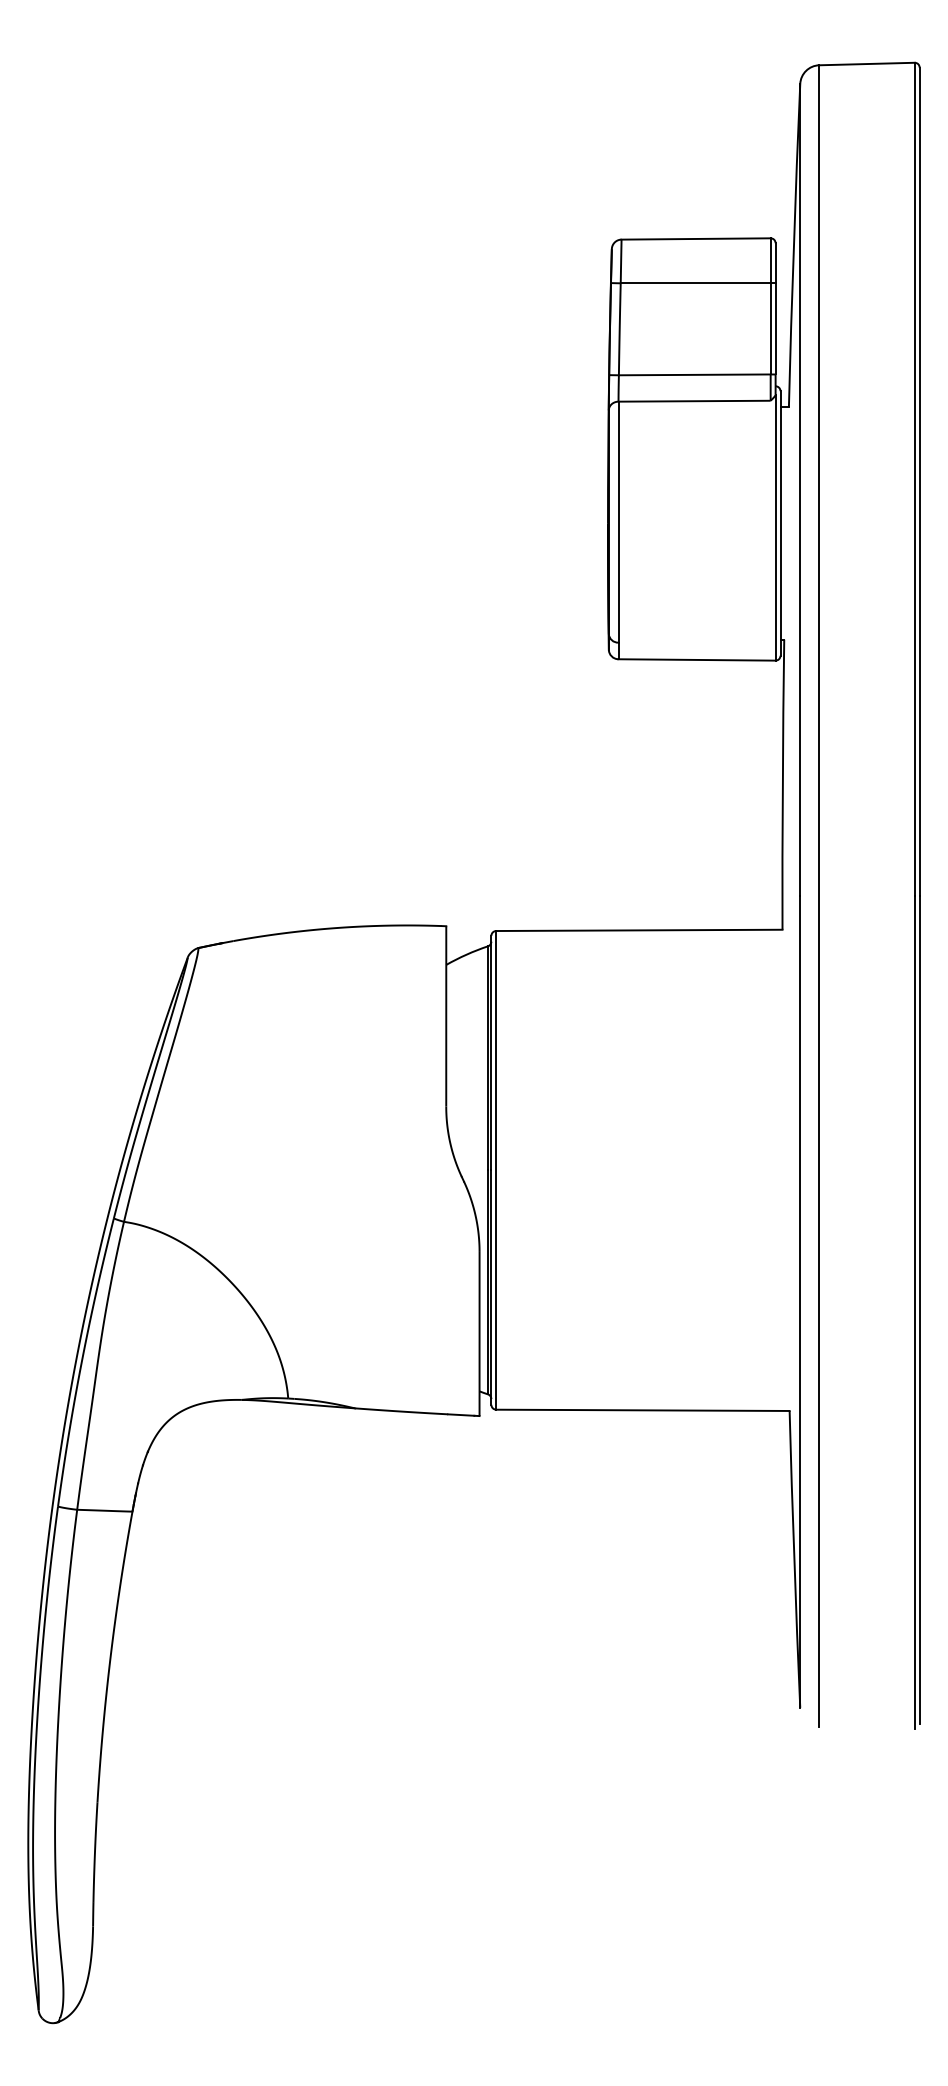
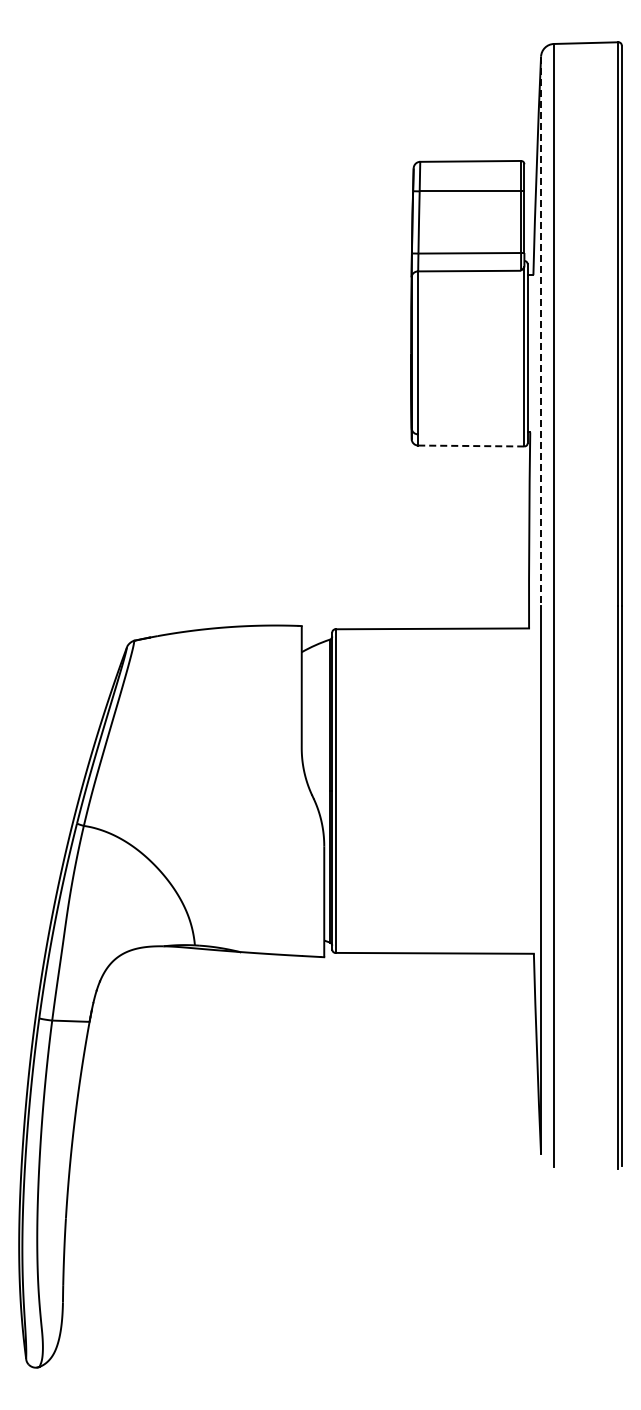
line: (800, 490) -> (541, 331), solid -> dashed
line: (697, 660) -> (471, 446), solid -> dashed

